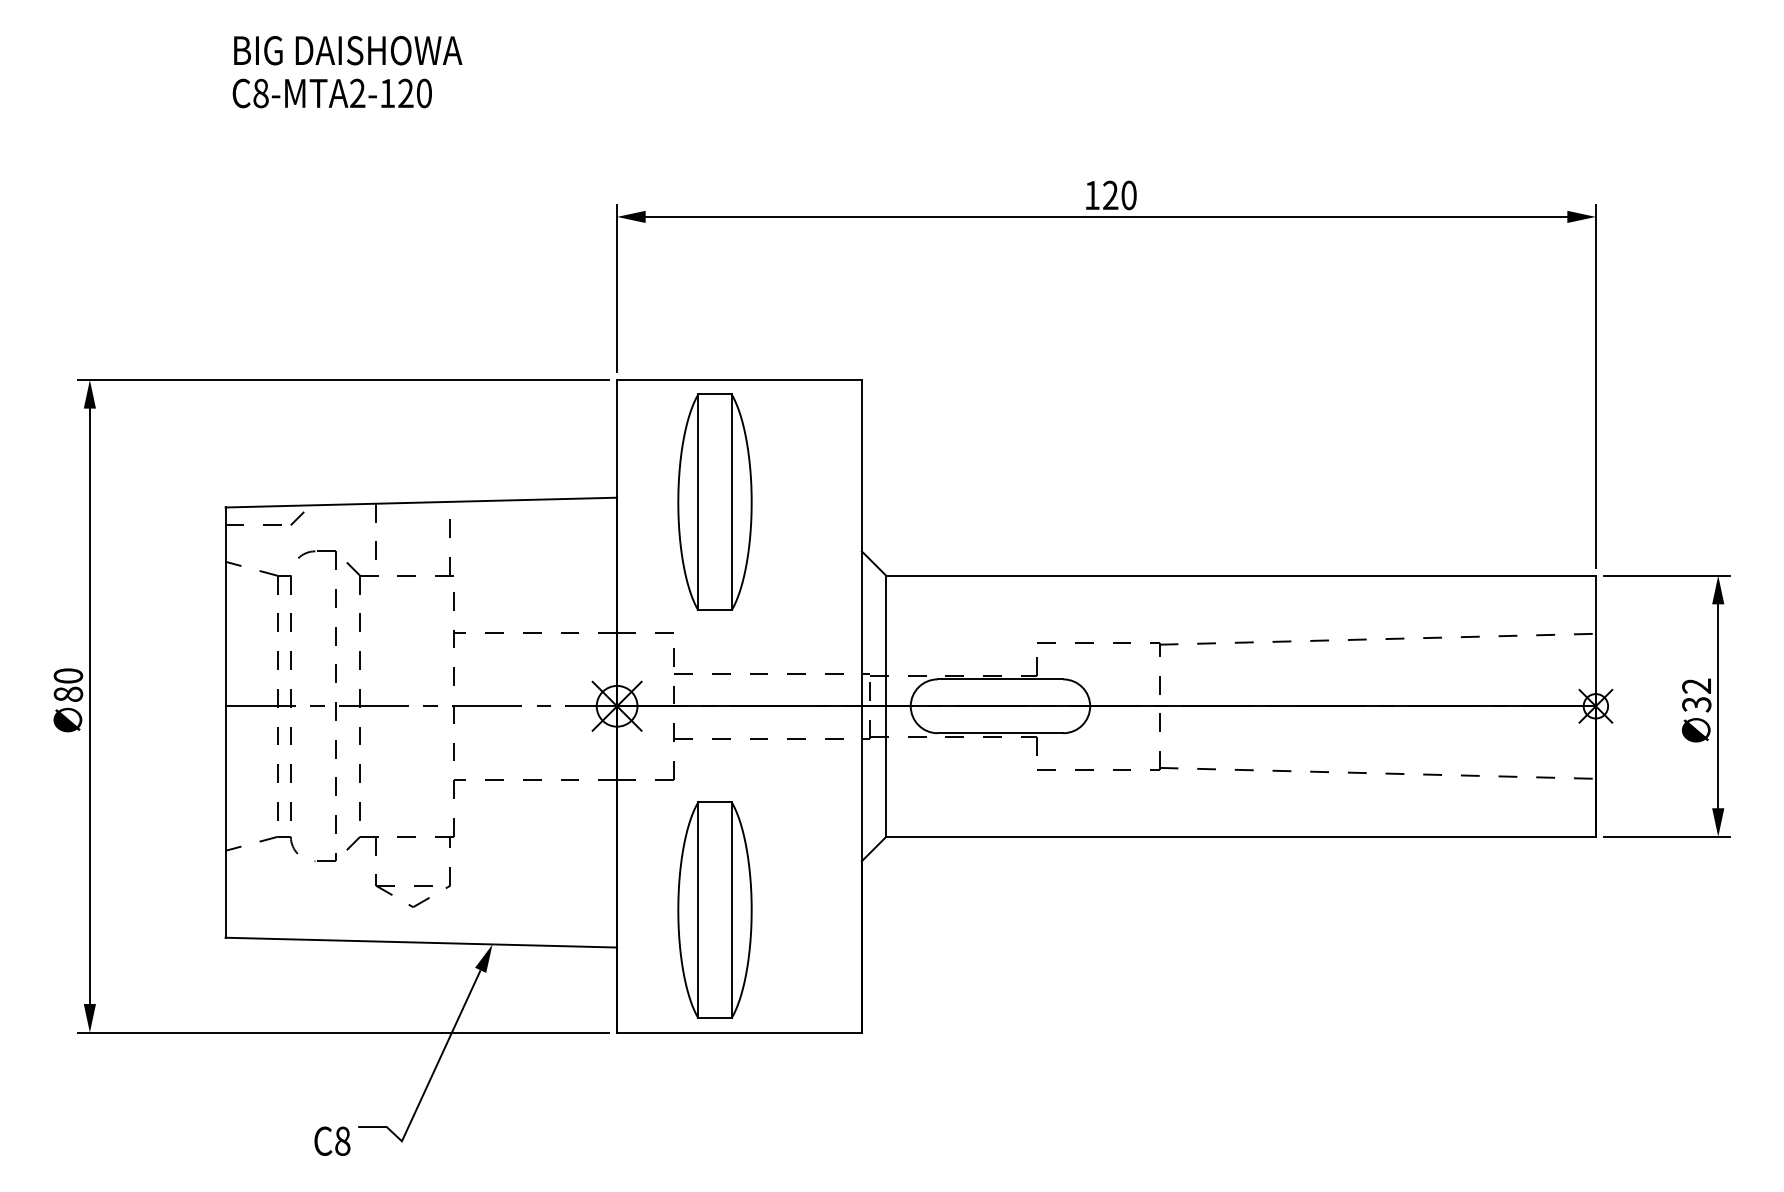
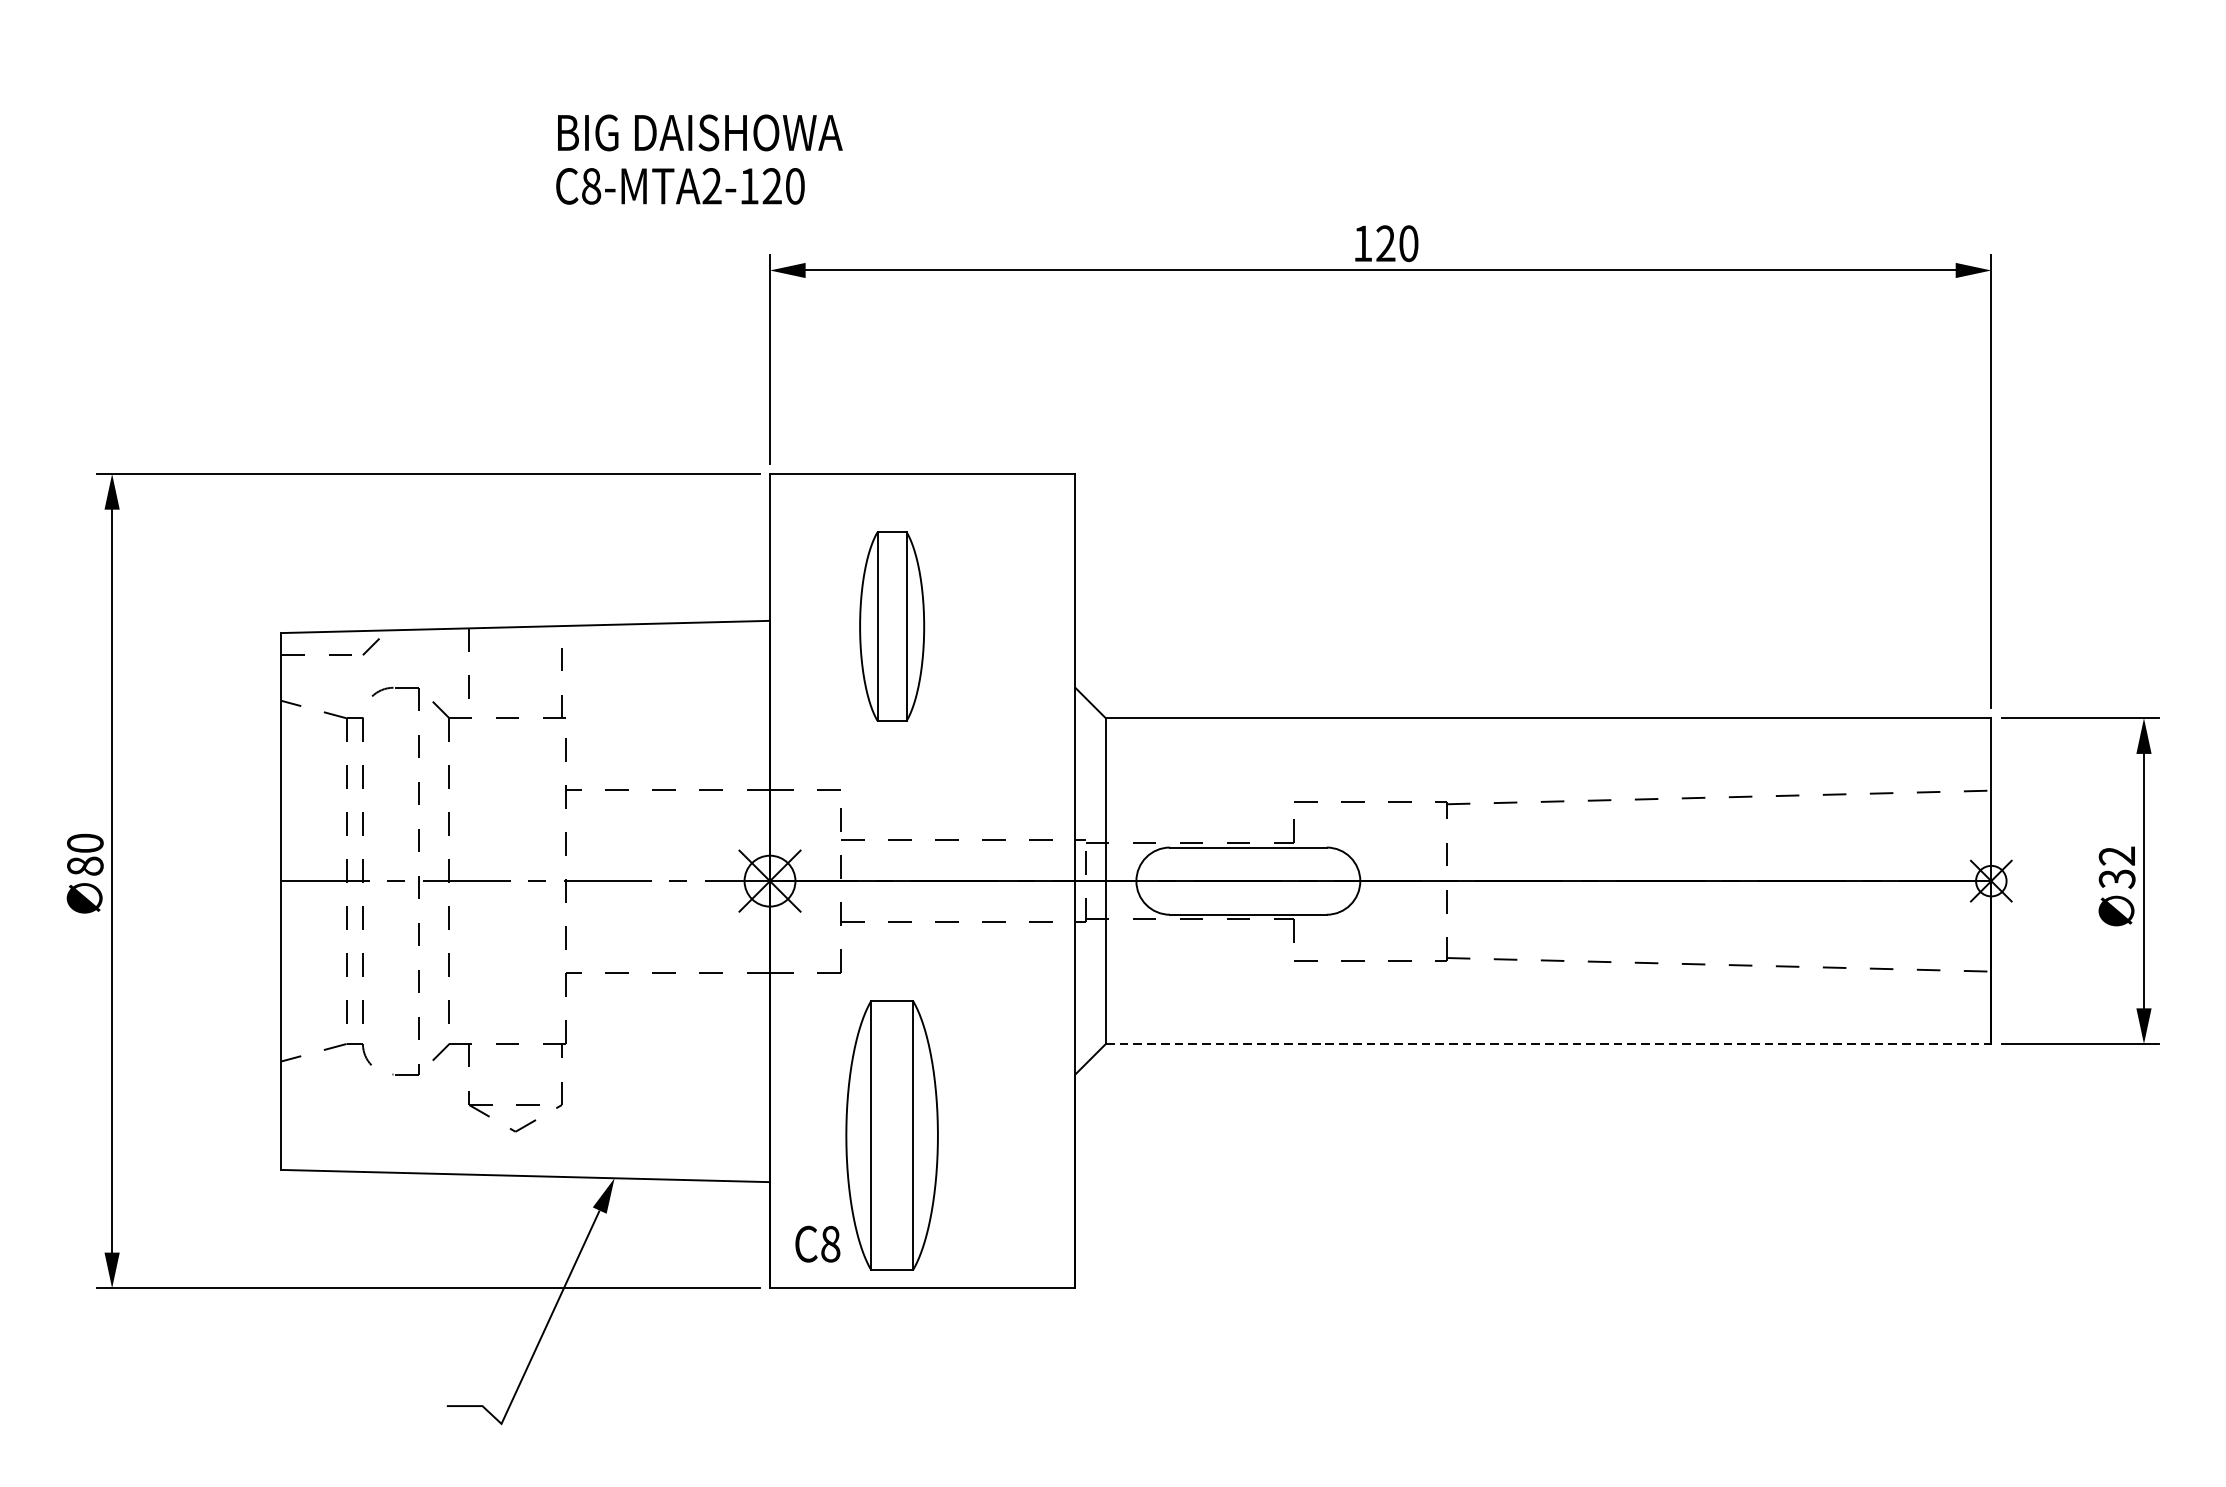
text: (347, 72) -> (699, 160), moved
part: (714, 501) -> (891, 625), size x0.7
line: (1241, 836) -> (1549, 1043), solid -> dashed
text: (332, 1140) -> (817, 1243), moved

